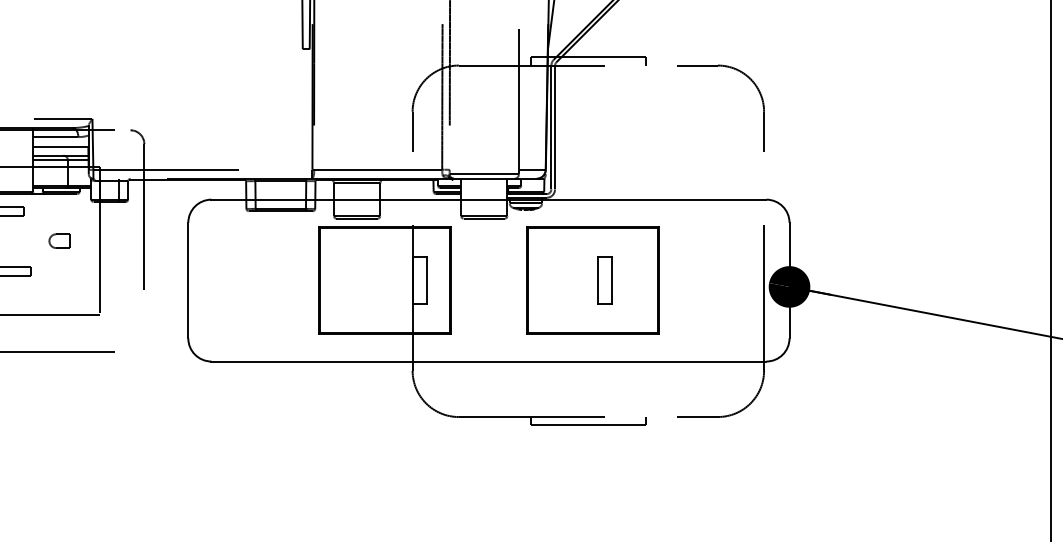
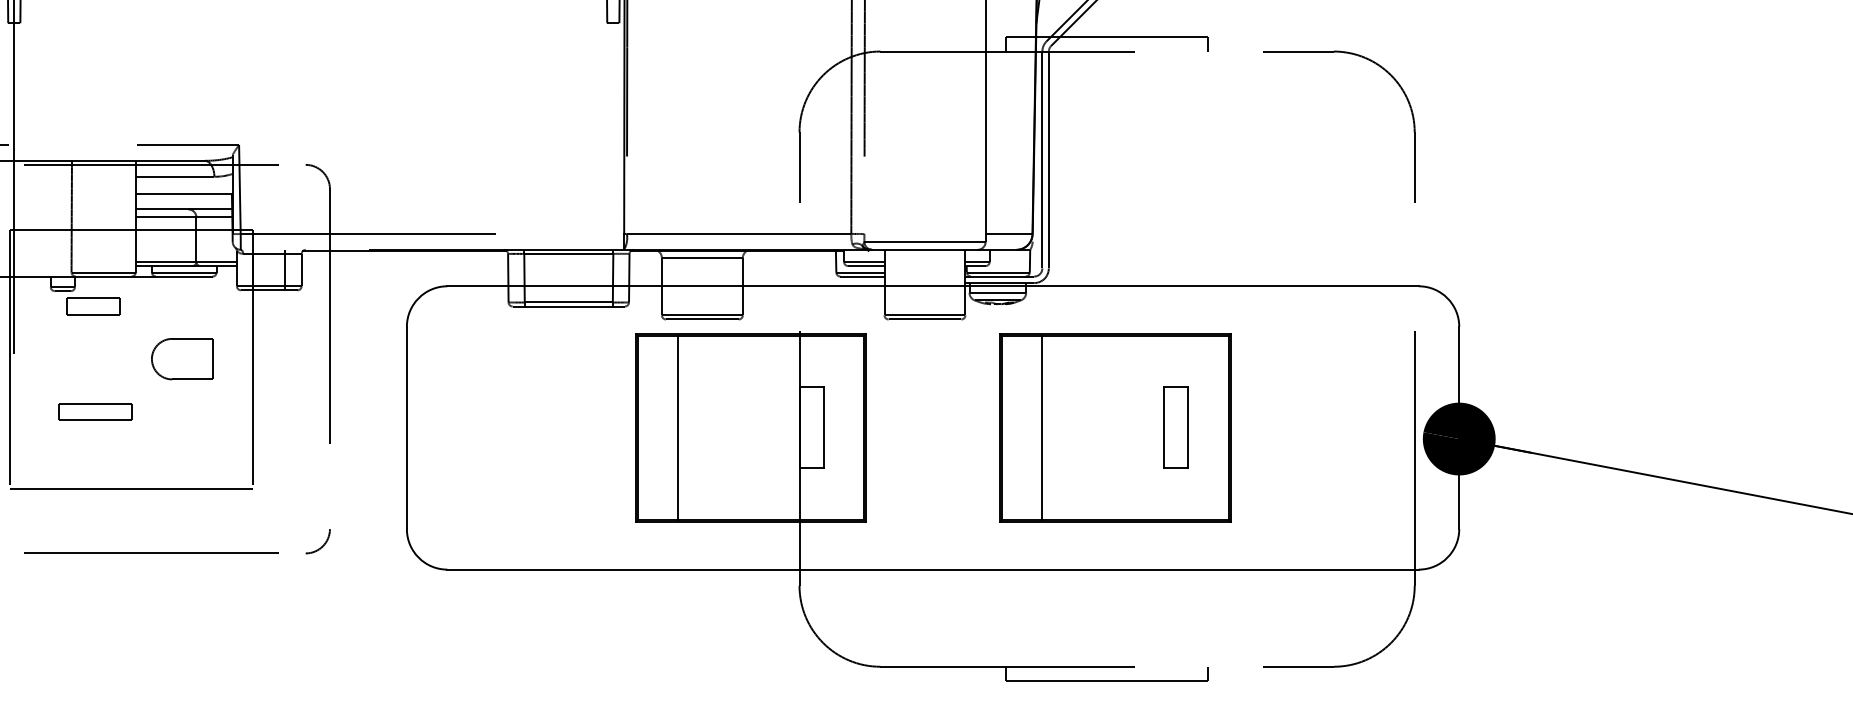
part: (59, 240) -> (181, 357), size x1.67
line: (343, 280) -> (678, 427), added
line: (551, 280) -> (1042, 427), added
part: (604, 280) -> (1175, 427), moved
arc: (139, 347) -> (321, 545), added

